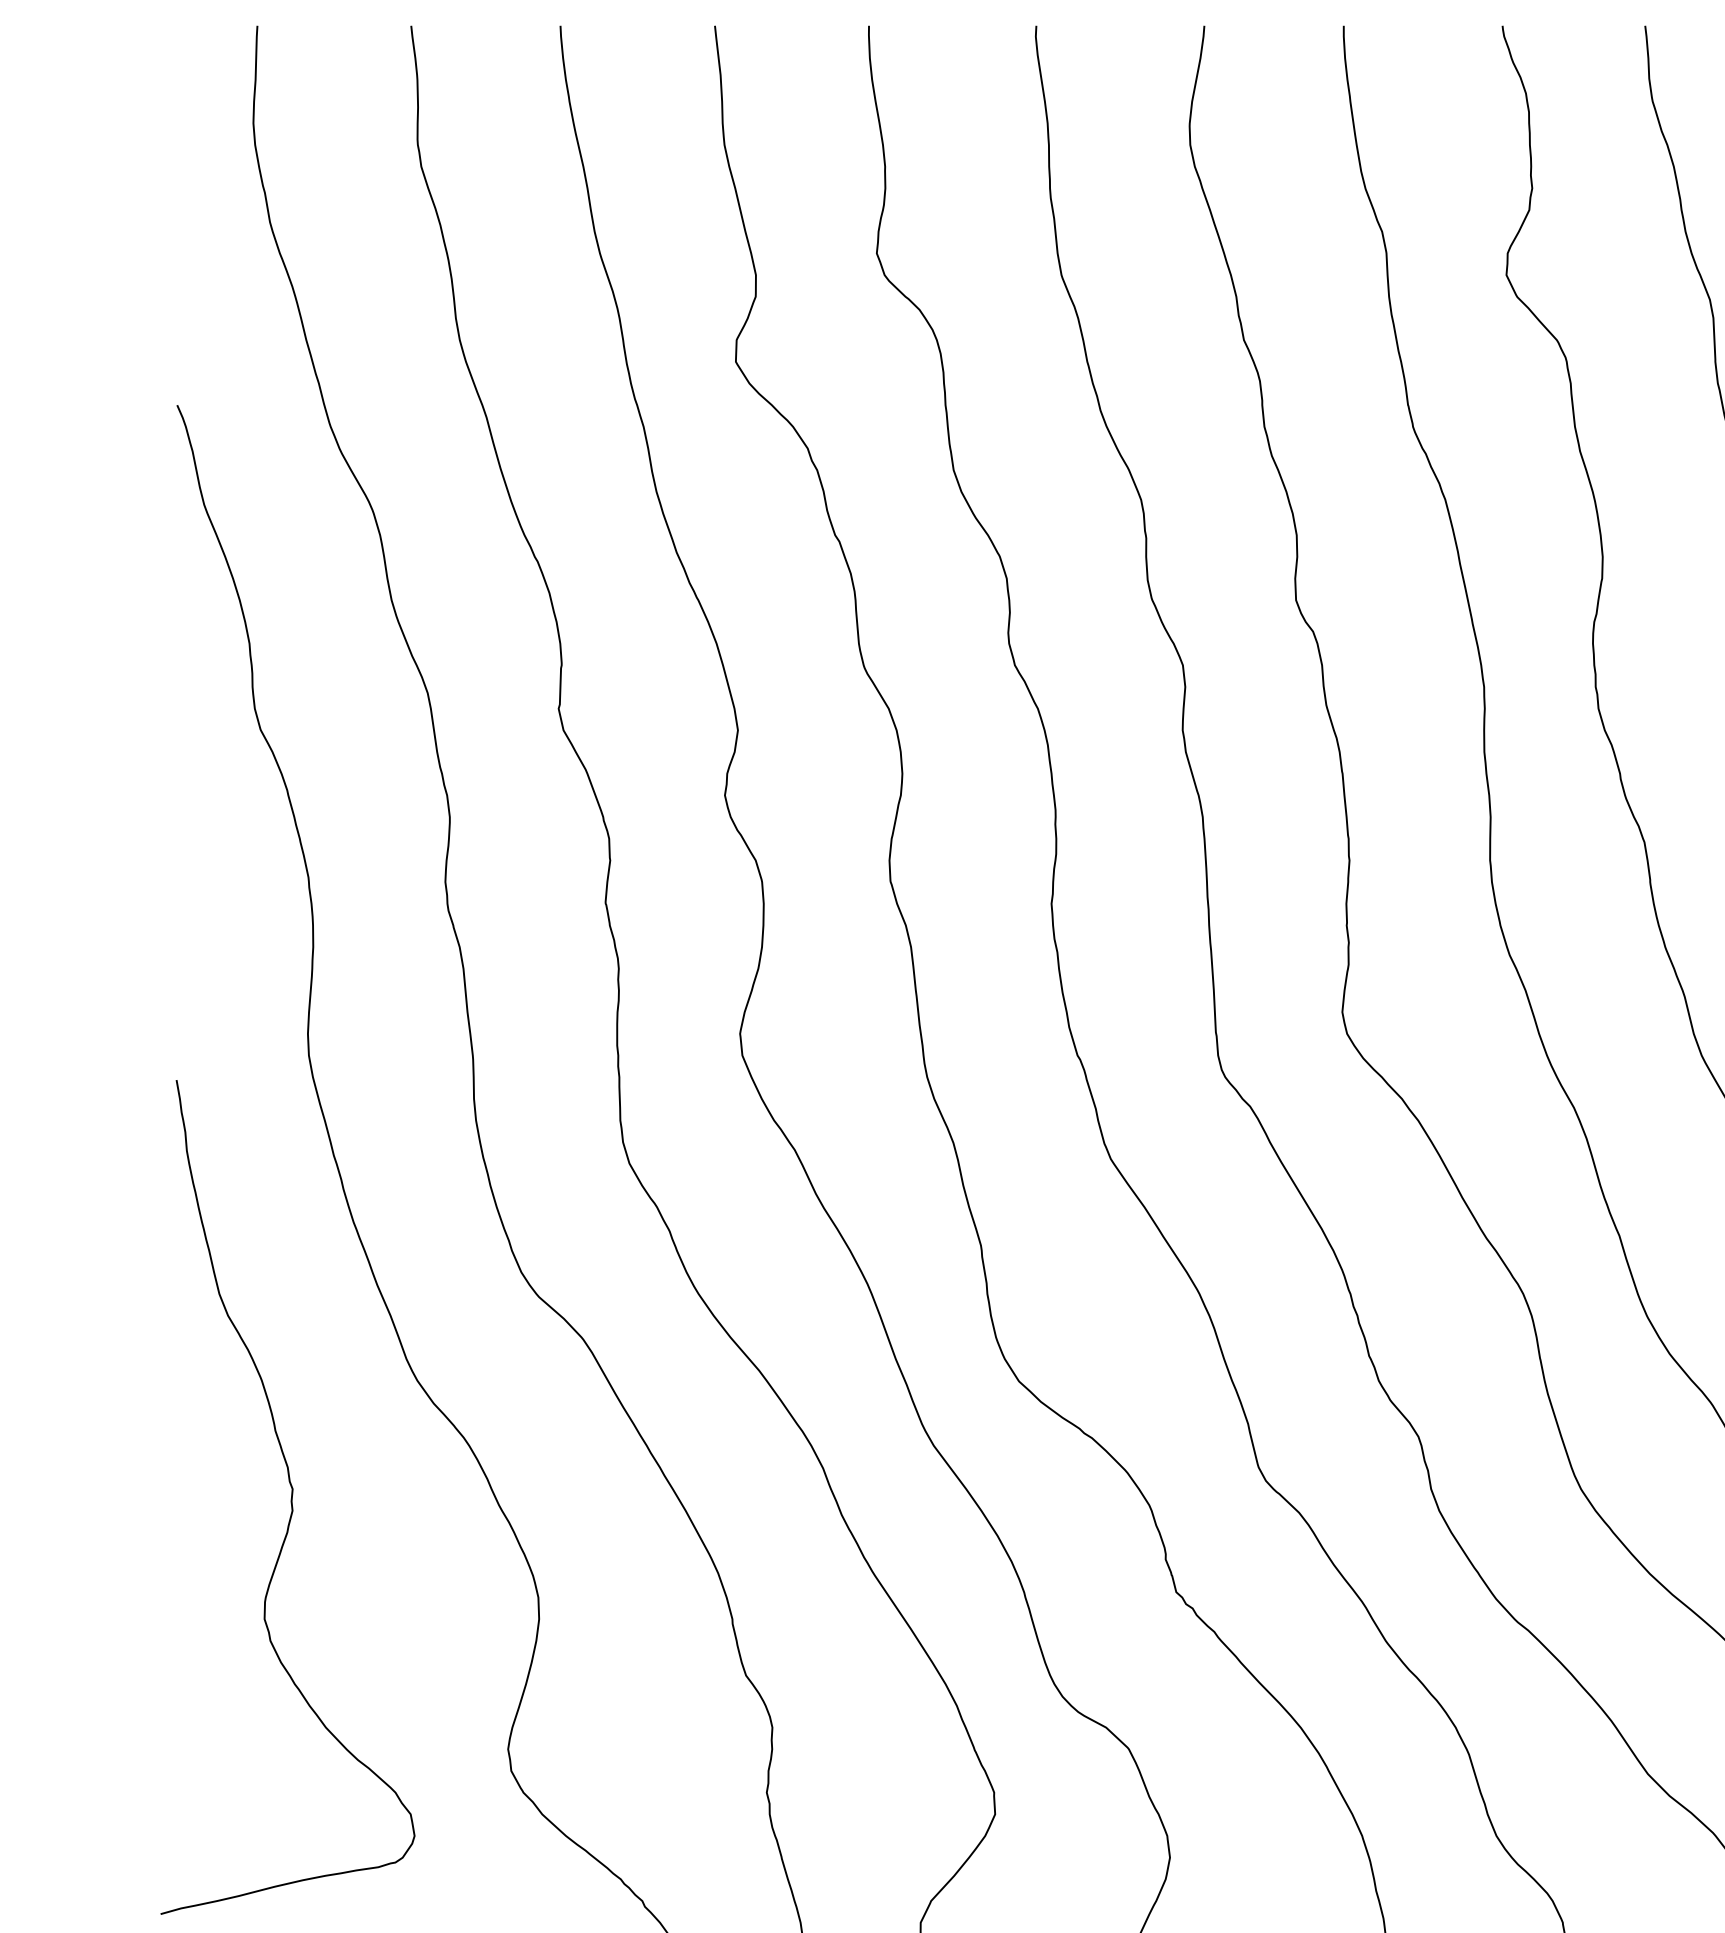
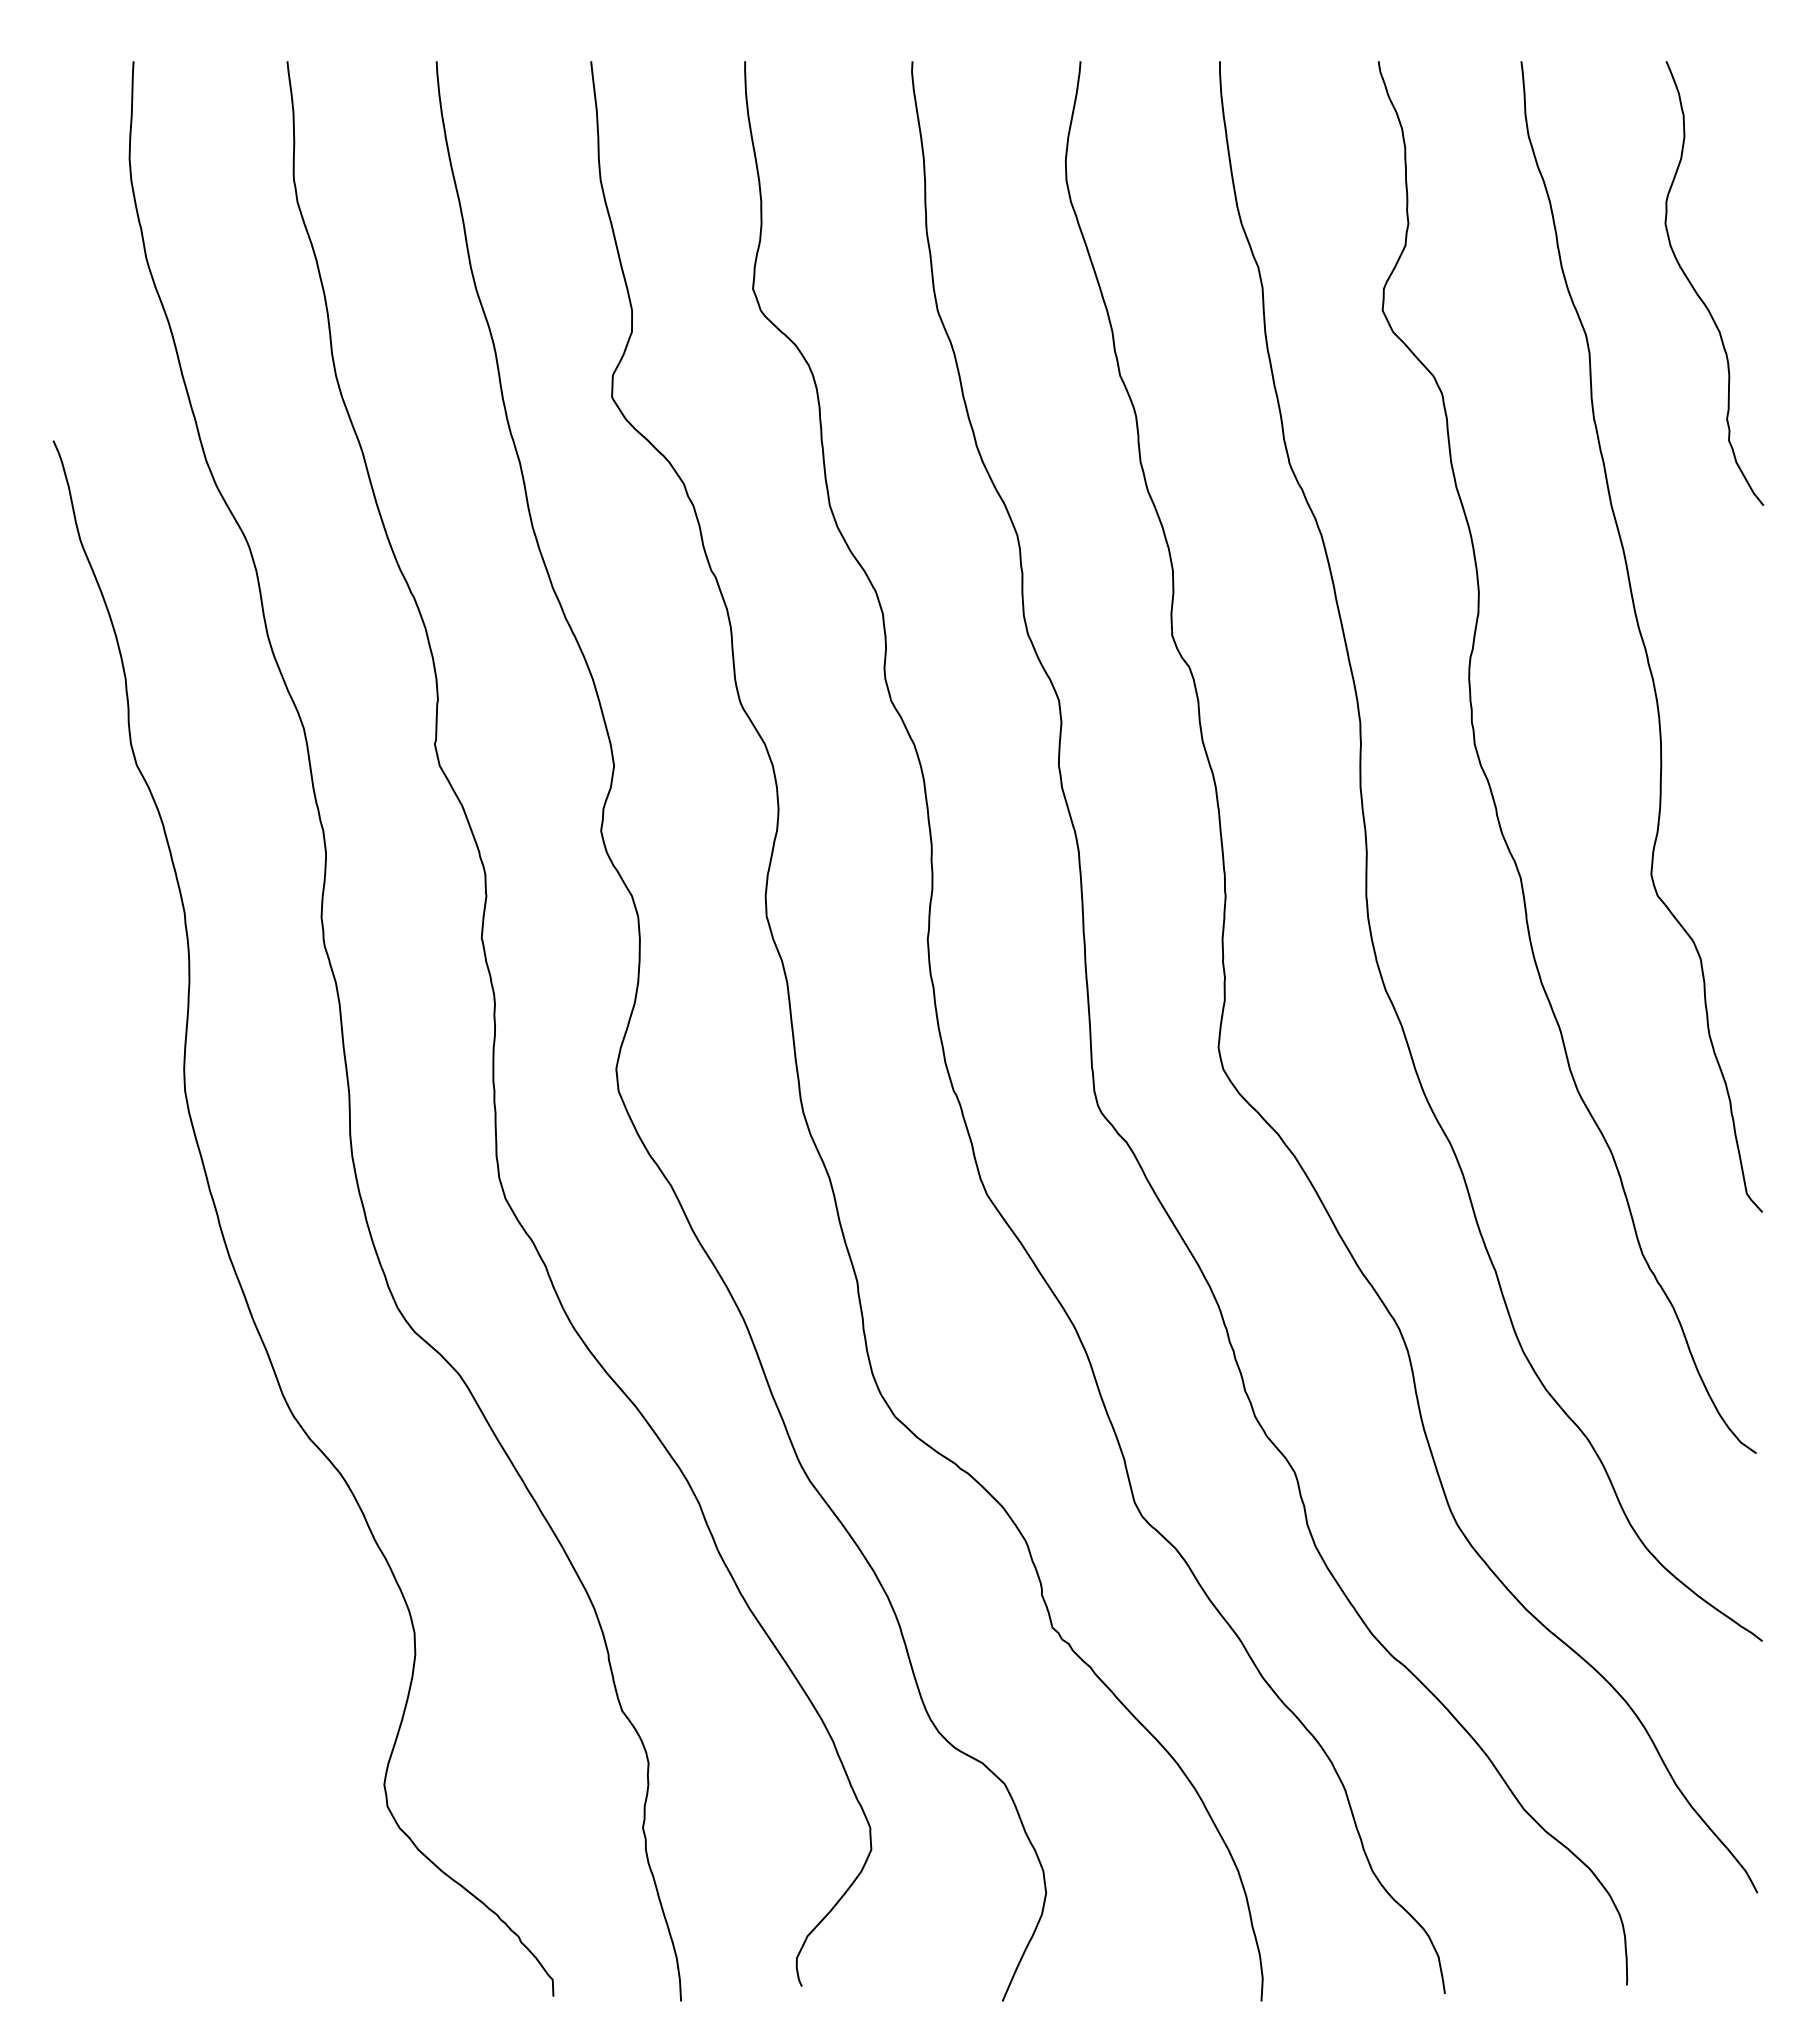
curve: (291, 1497) -> (167, 1532), removed

